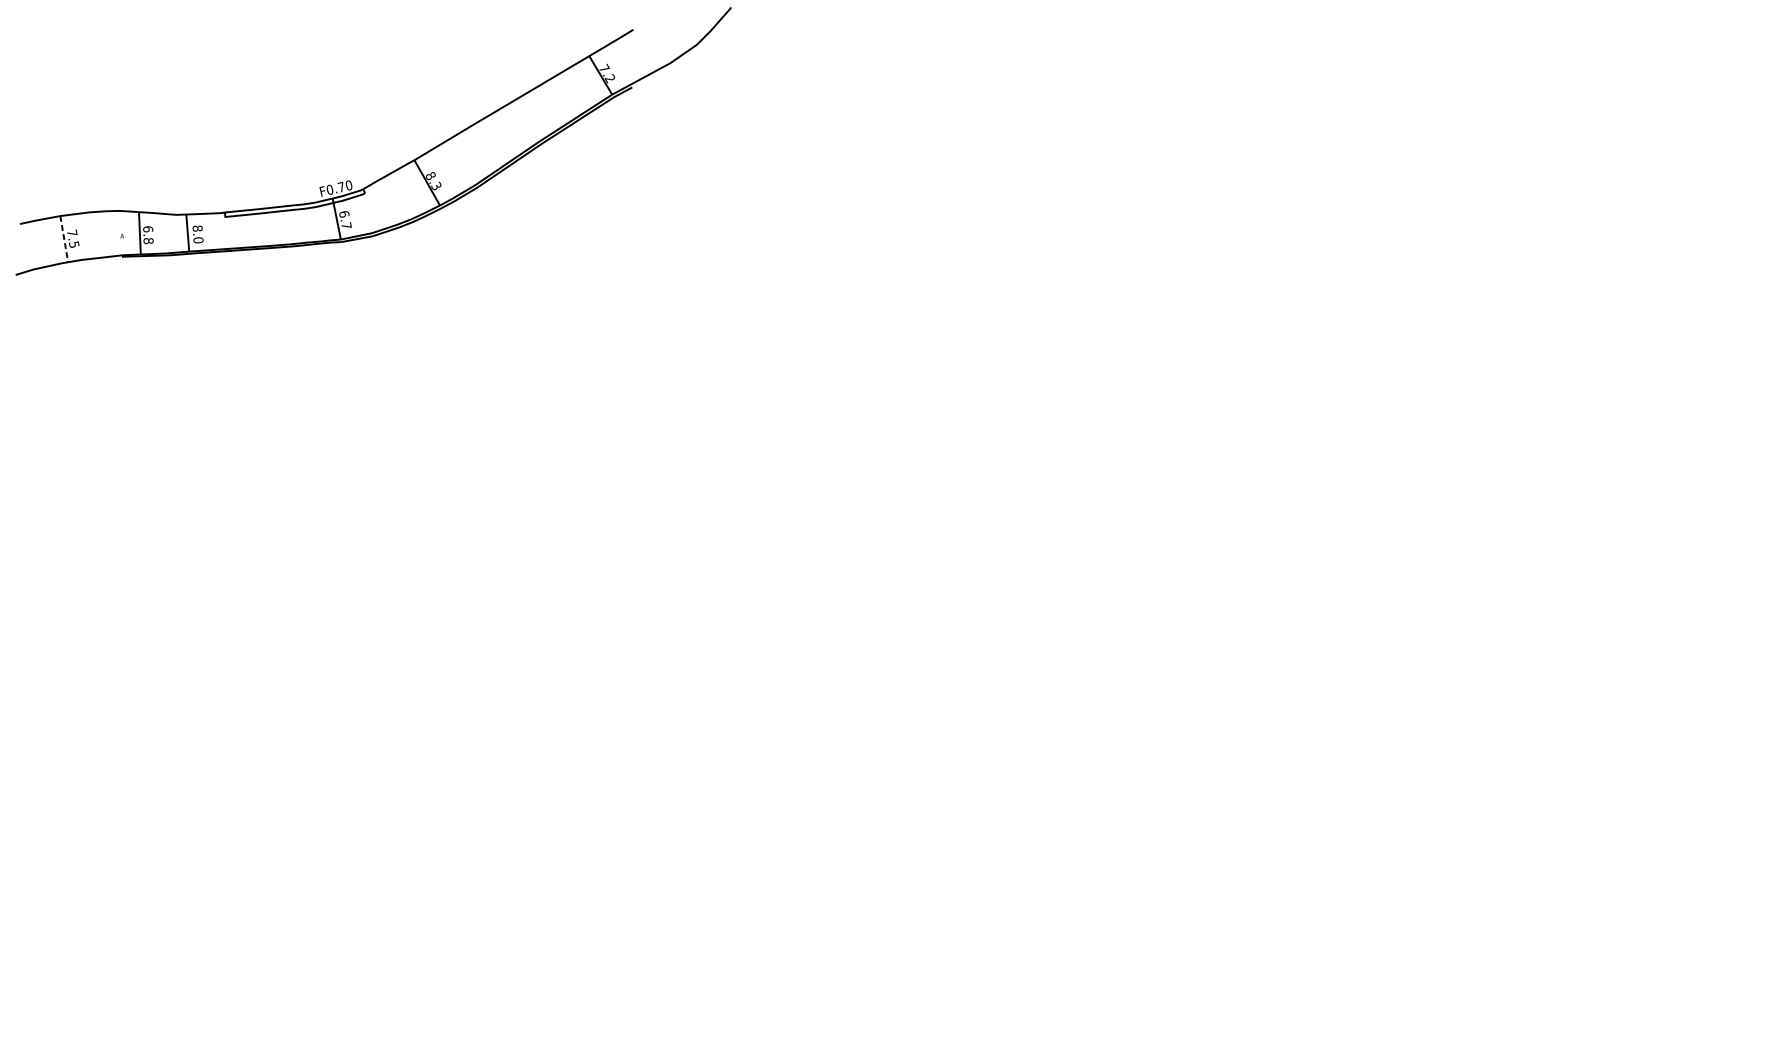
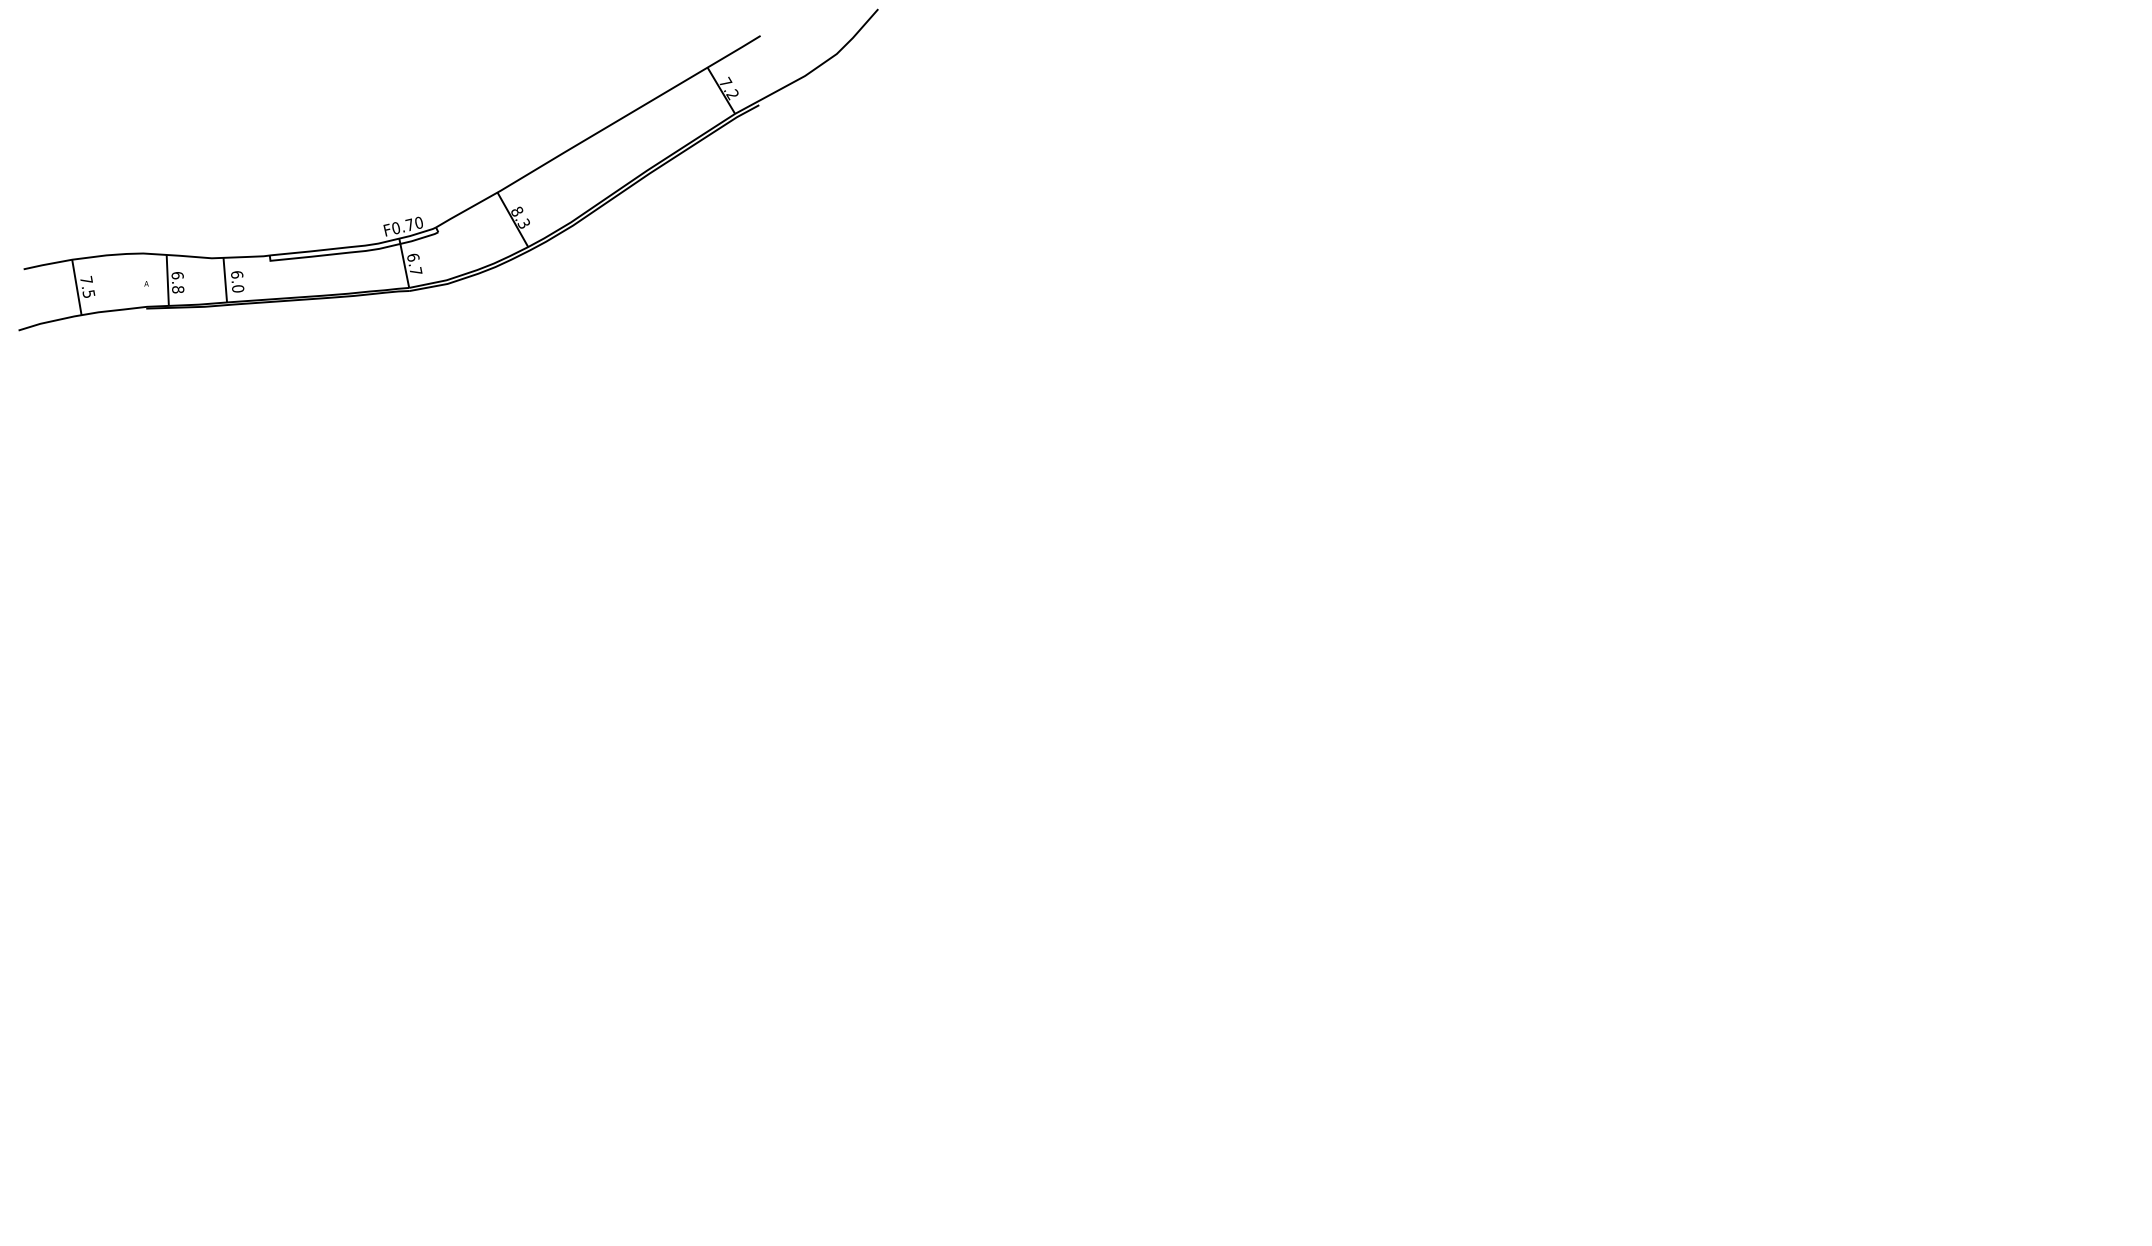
text: (197, 228) -> (237, 274), 8.0 -> 6.0
line: (63, 239) -> (76, 287), dashed -> solid

